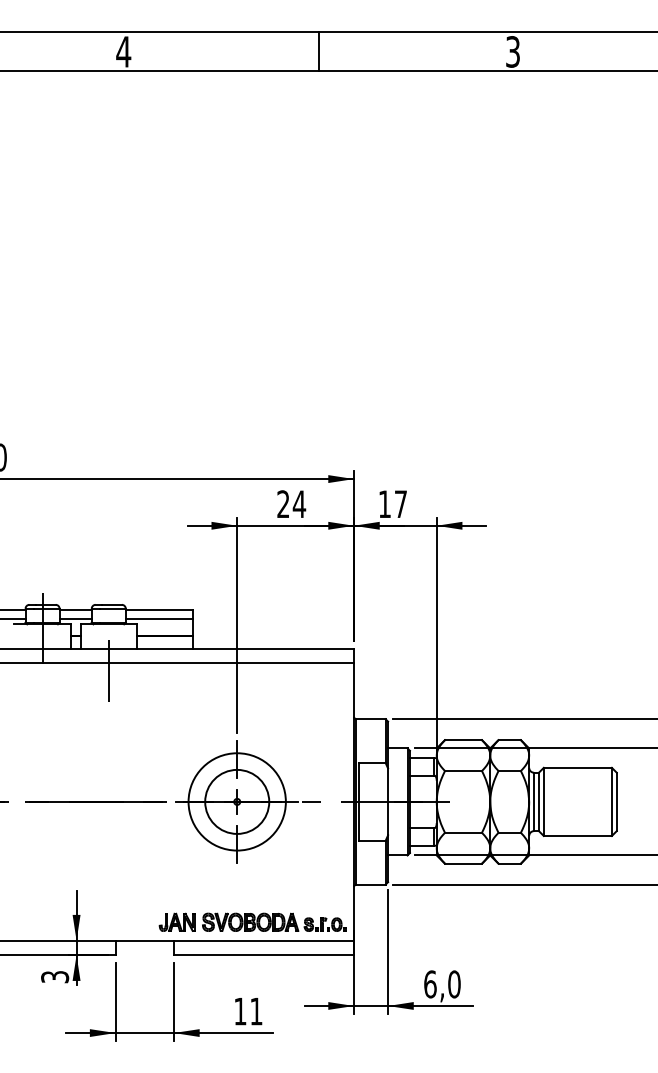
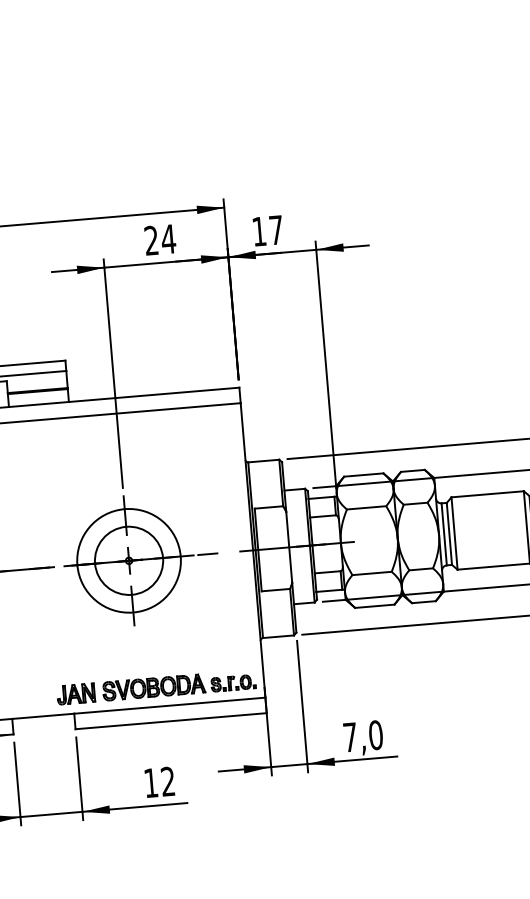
text: (430, 984) -> (350, 737), 6,0 -> 7,0
text: (256, 1011) -> (168, 781), 11 -> 12

